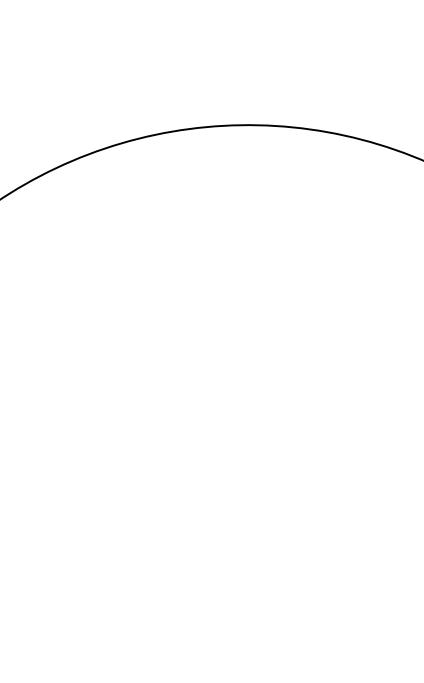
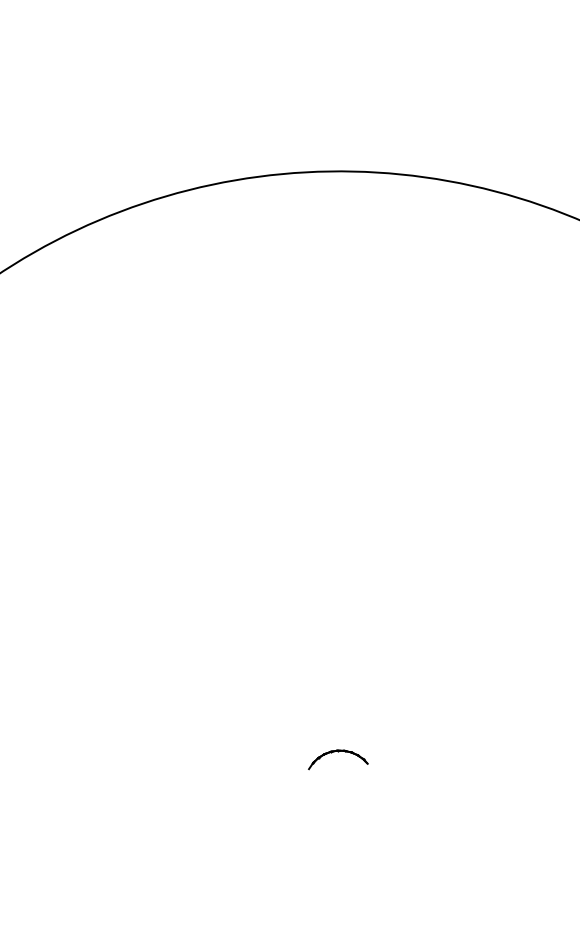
part: (247, 554) -> (338, 759), added

